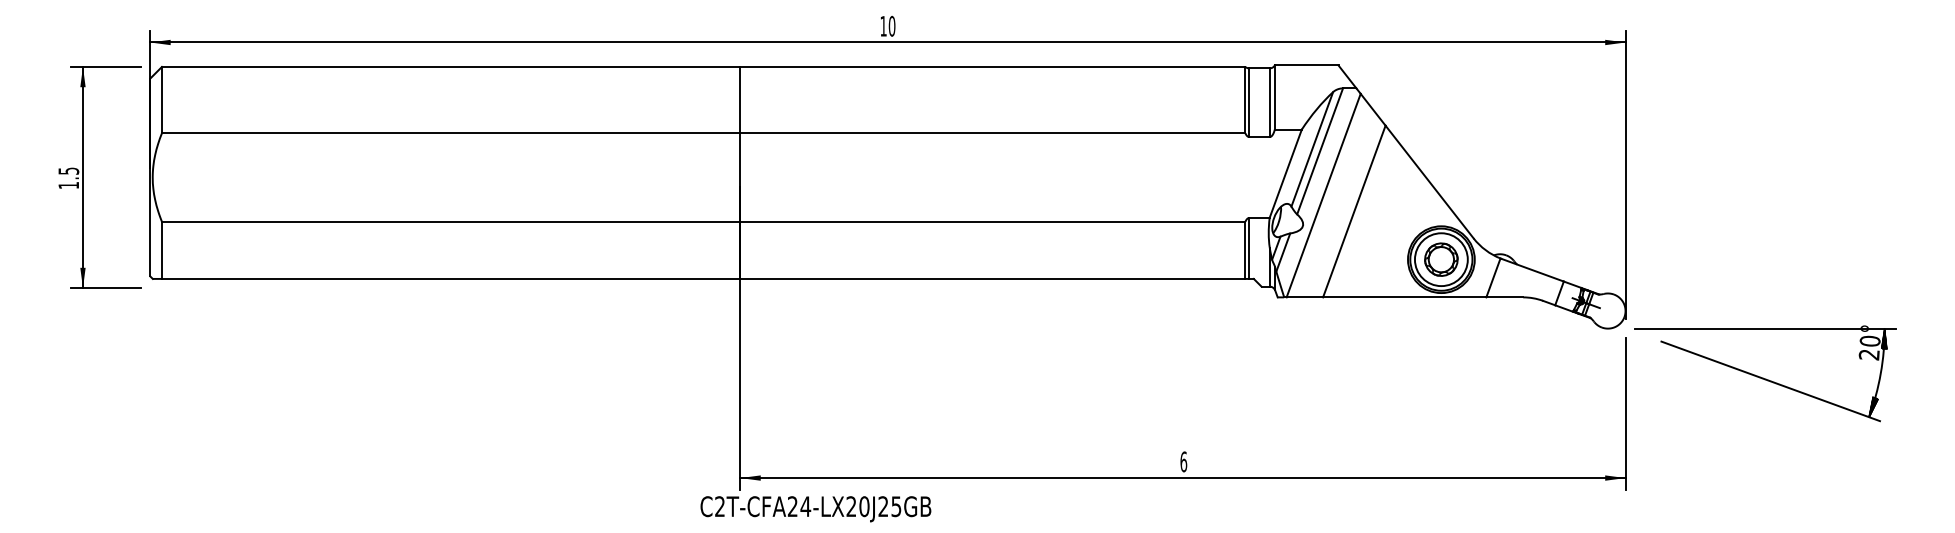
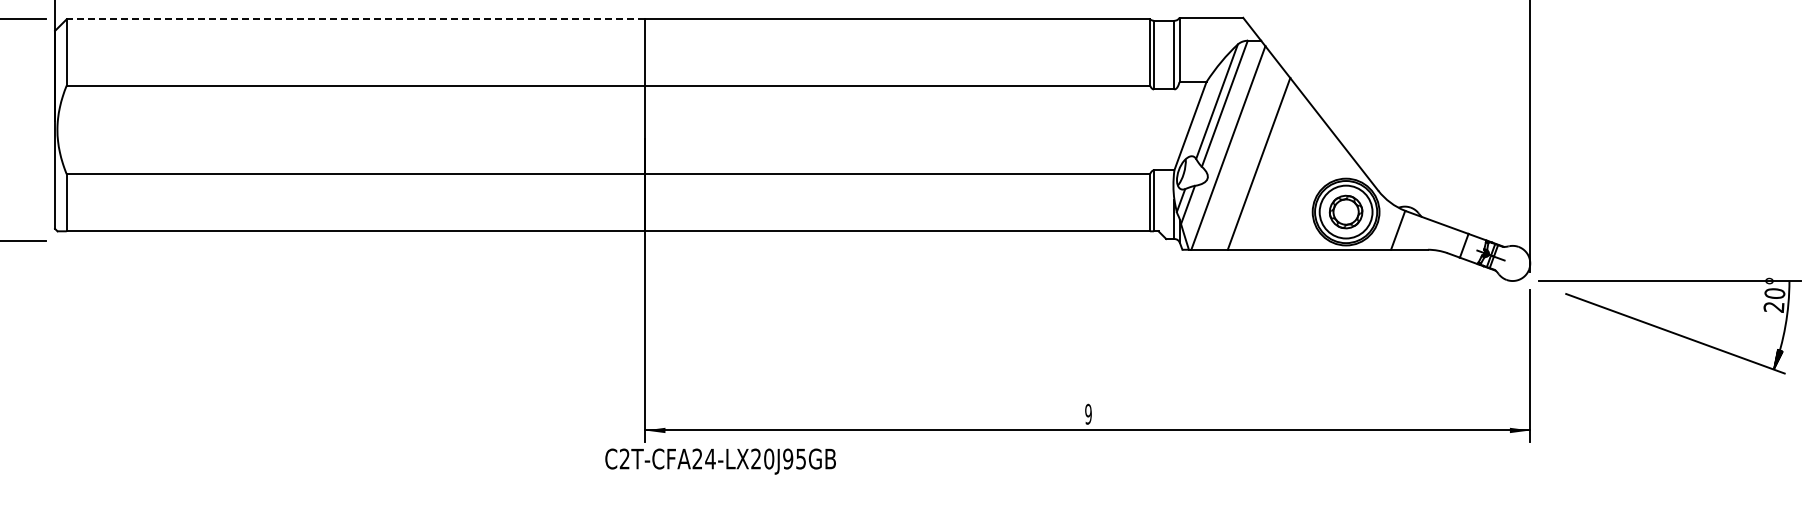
line: (450, 66) -> (355, 18), solid -> dashed
hatch: (1884, 338) -> (1789, 290), removed
text: (1183, 461) -> (1088, 413), 6 -> 9
text: (883, 506) -> (788, 458), C2T-CFA24-LX20J25GB -> C2T-CFA24-LX20J95GB

